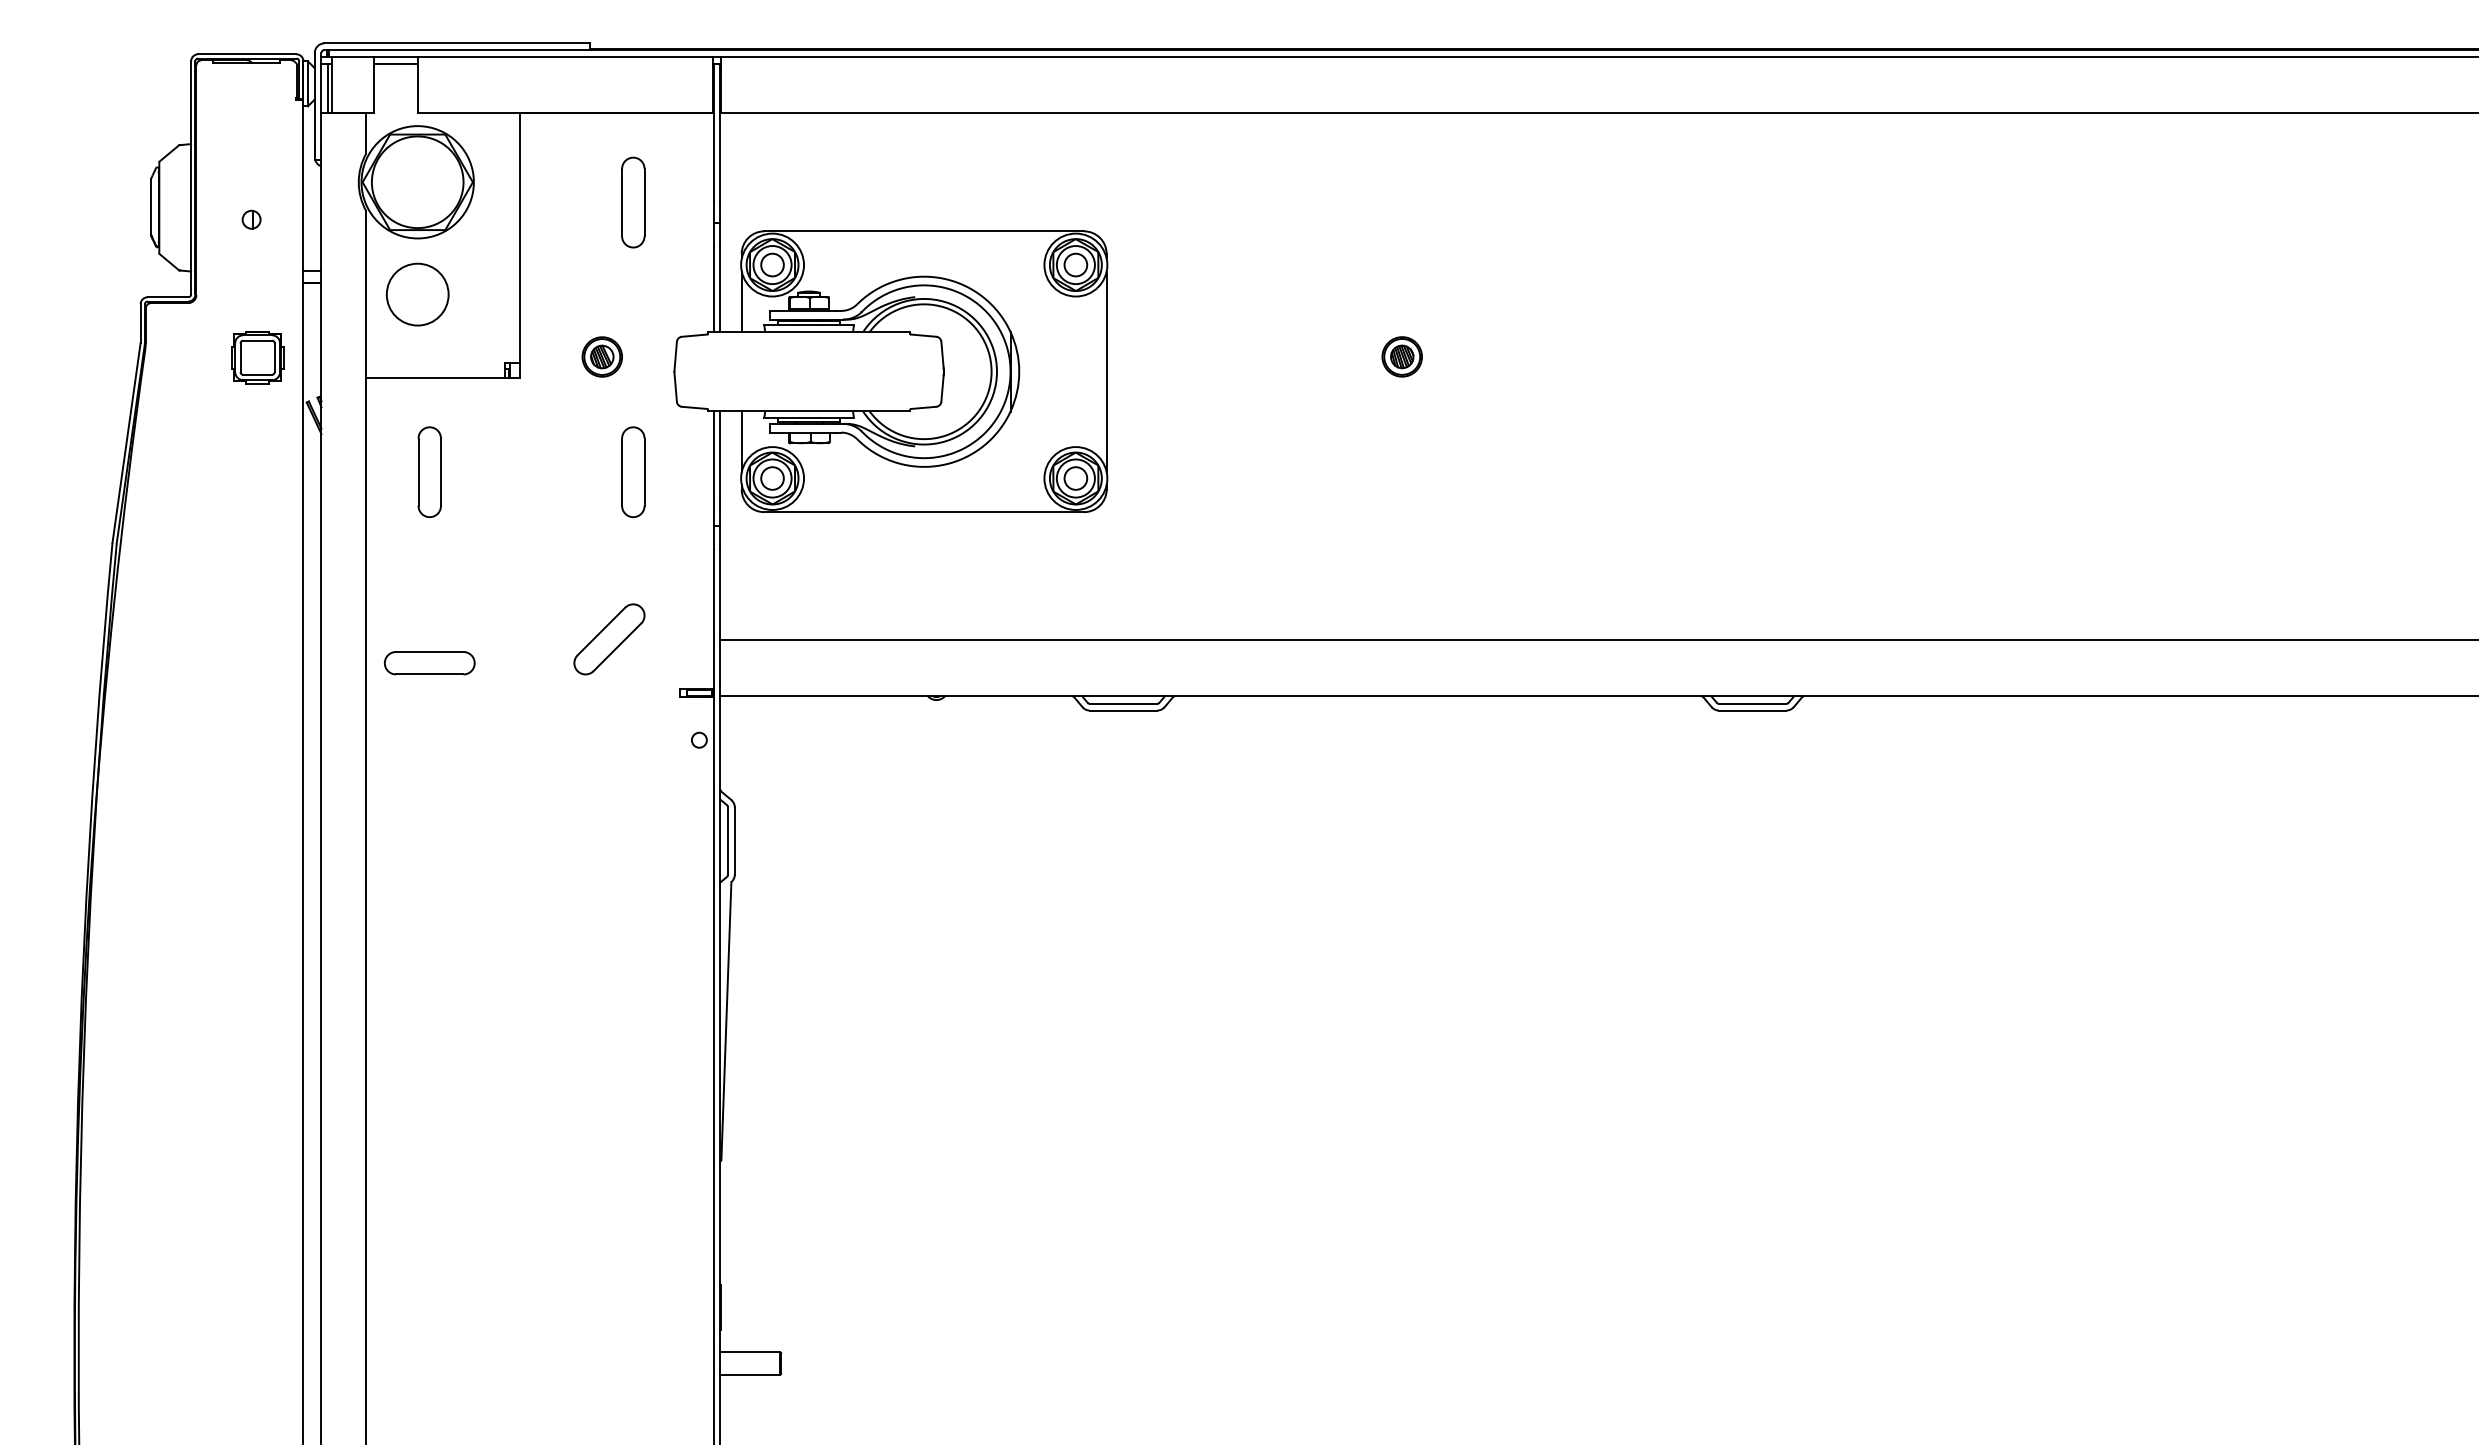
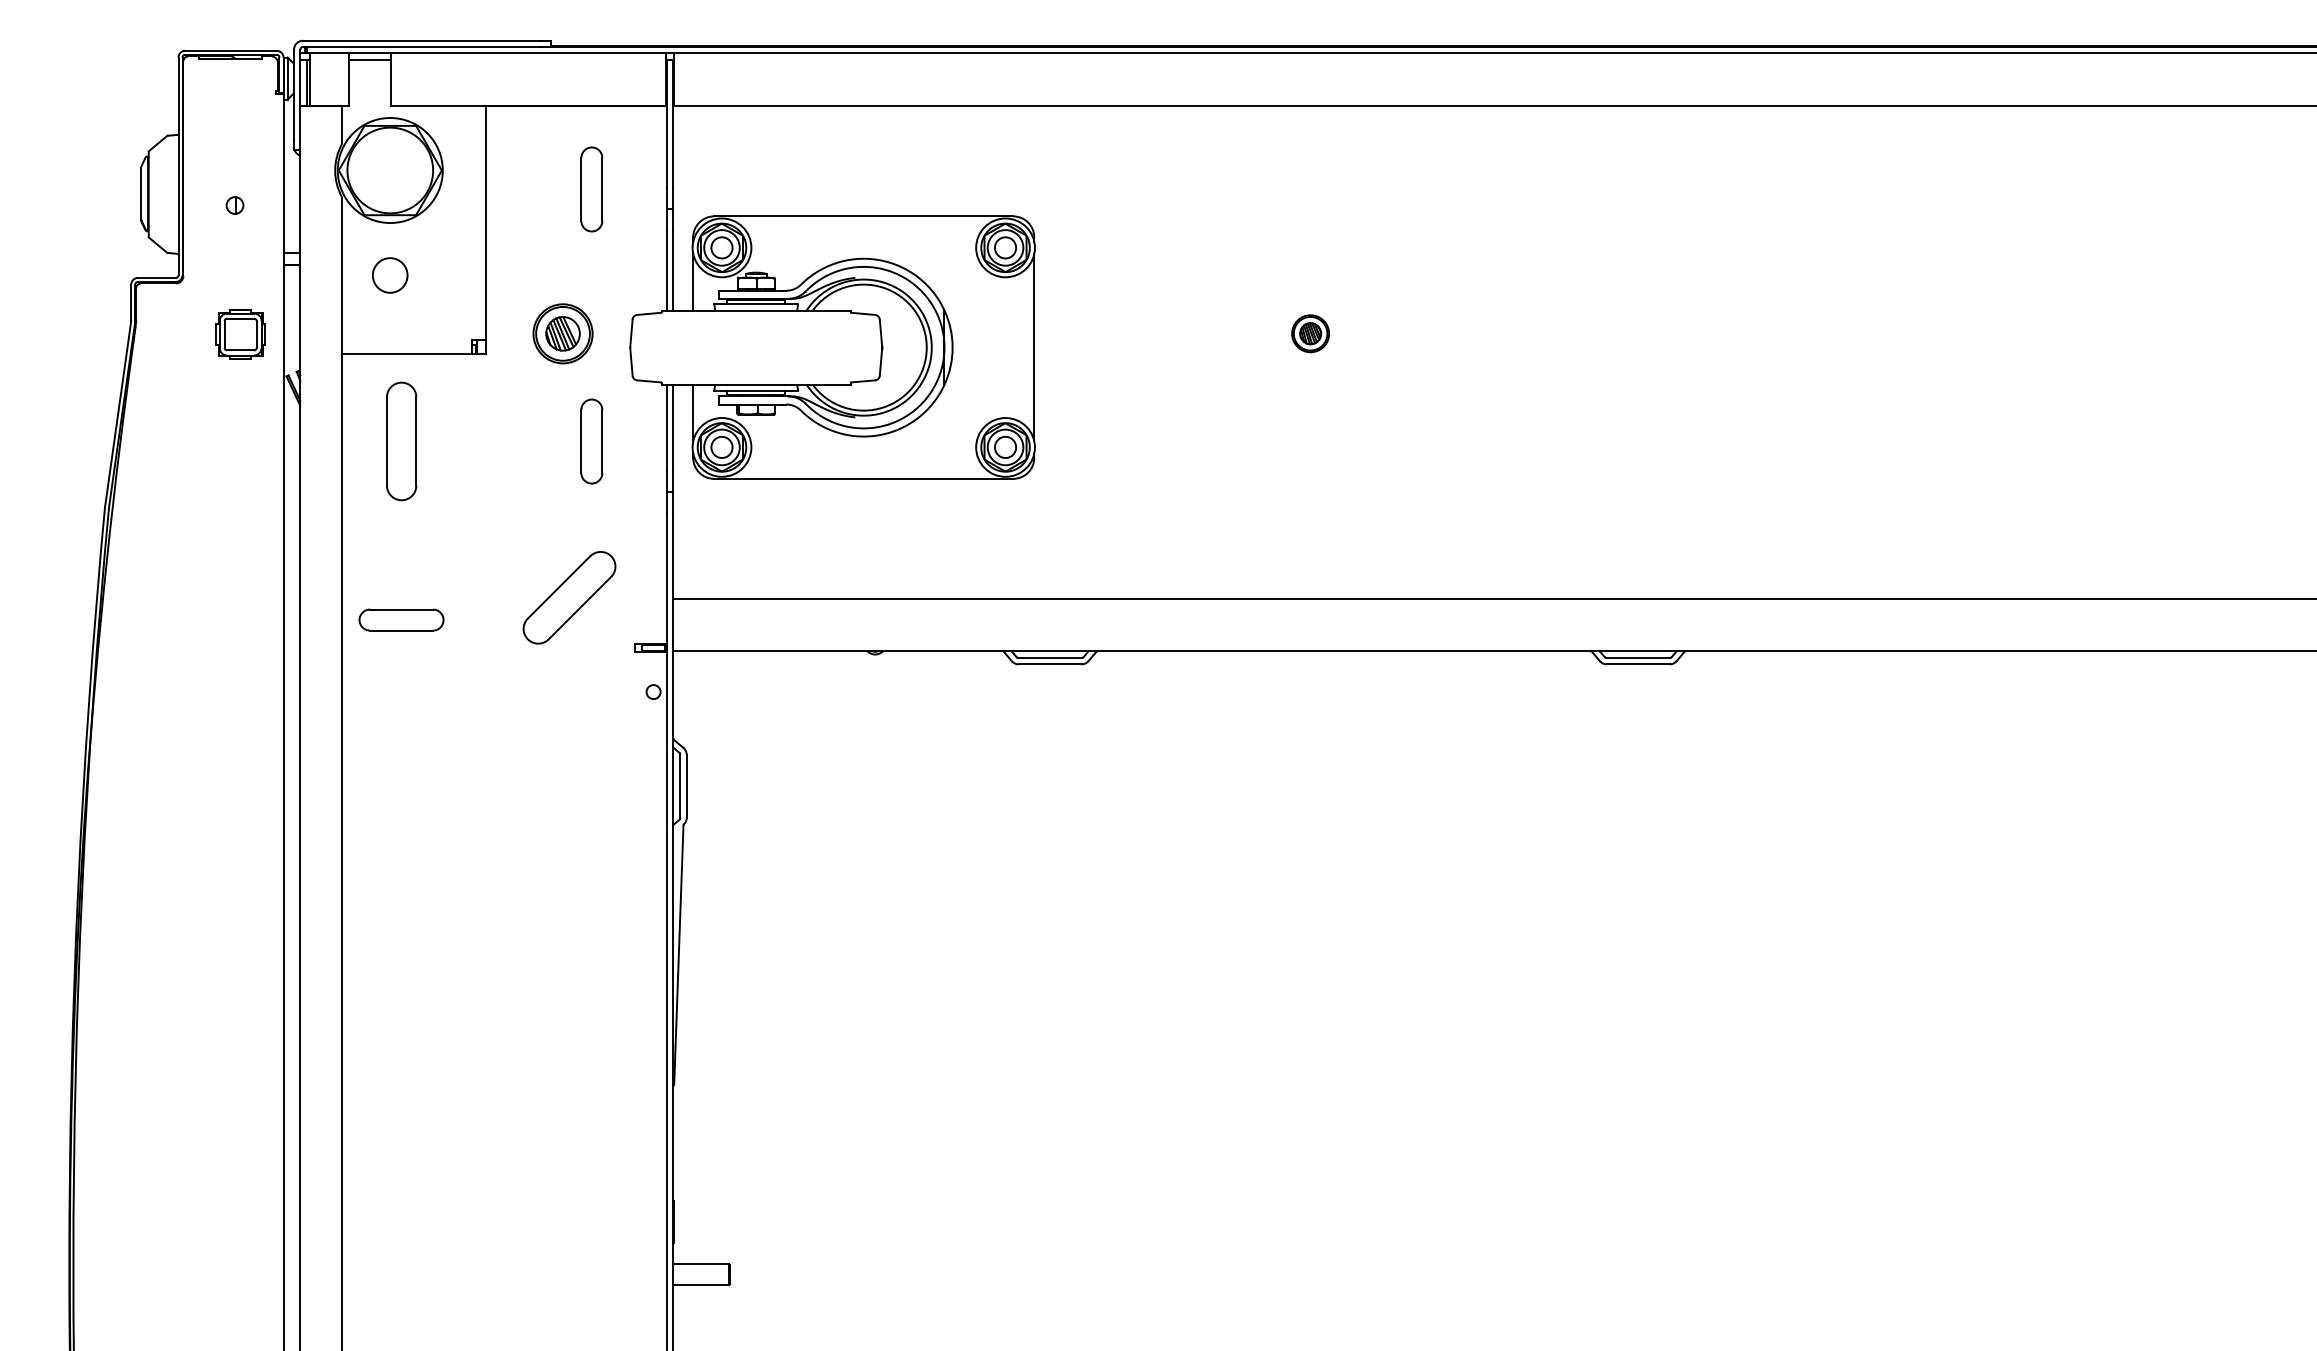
circle: (417, 294) -> (390, 275), size x0.6
part: (601, 356) -> (562, 333), size x1.6
part: (429, 472) -> (401, 441), size x1.4
part: (609, 639) -> (569, 597), size x1.4

